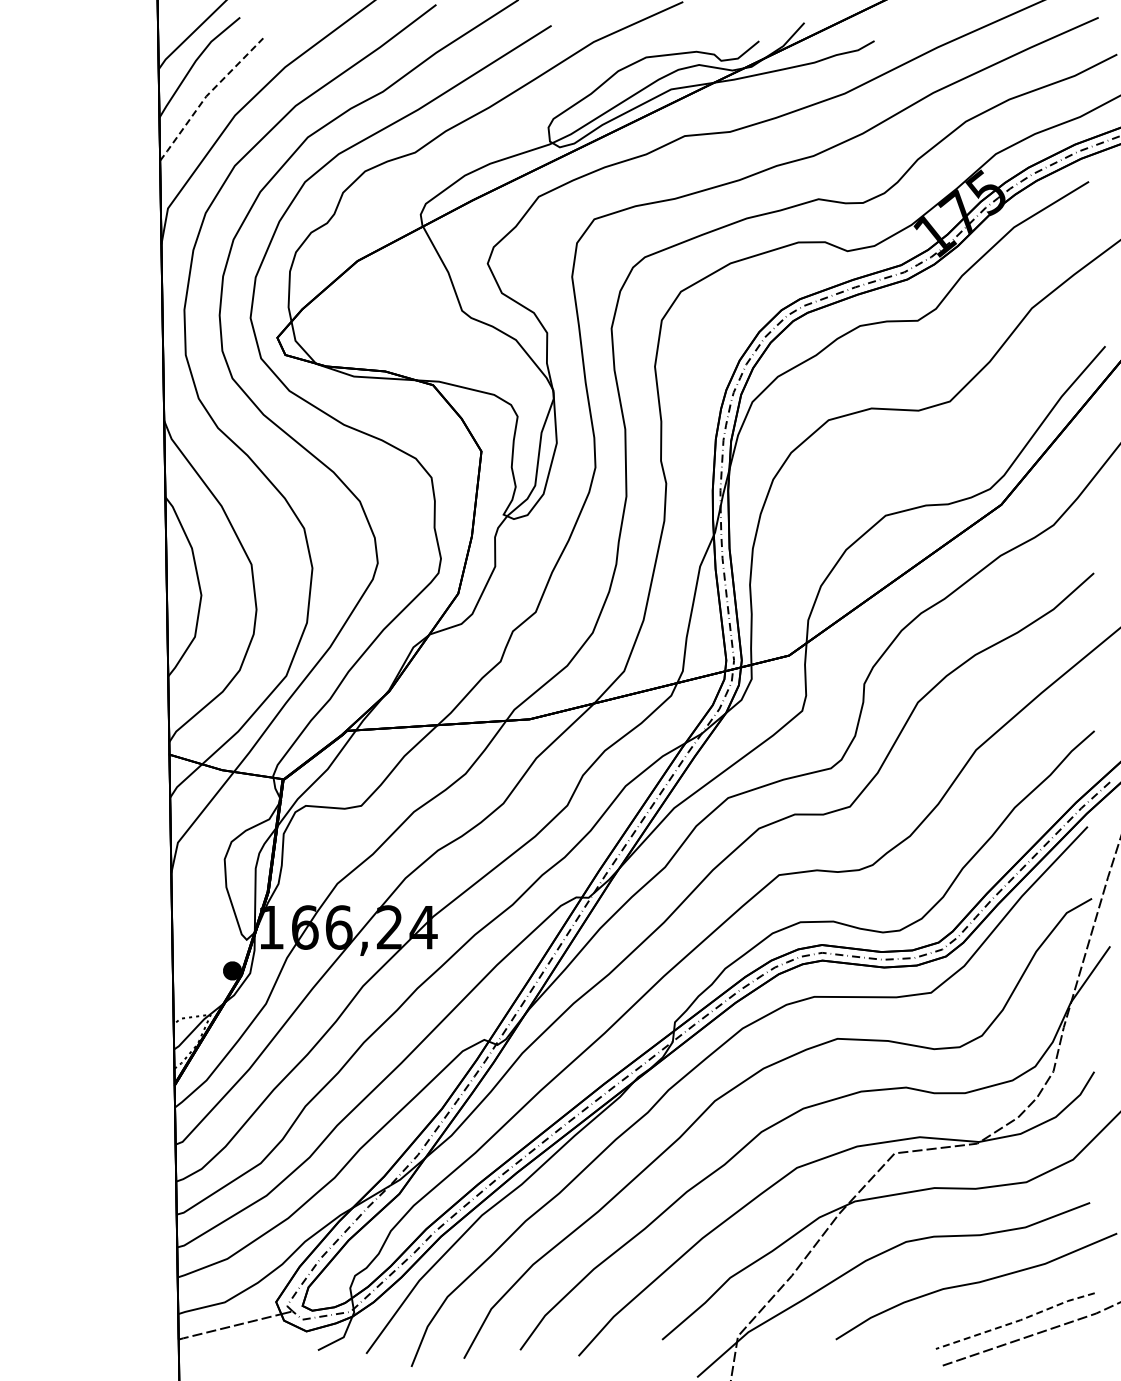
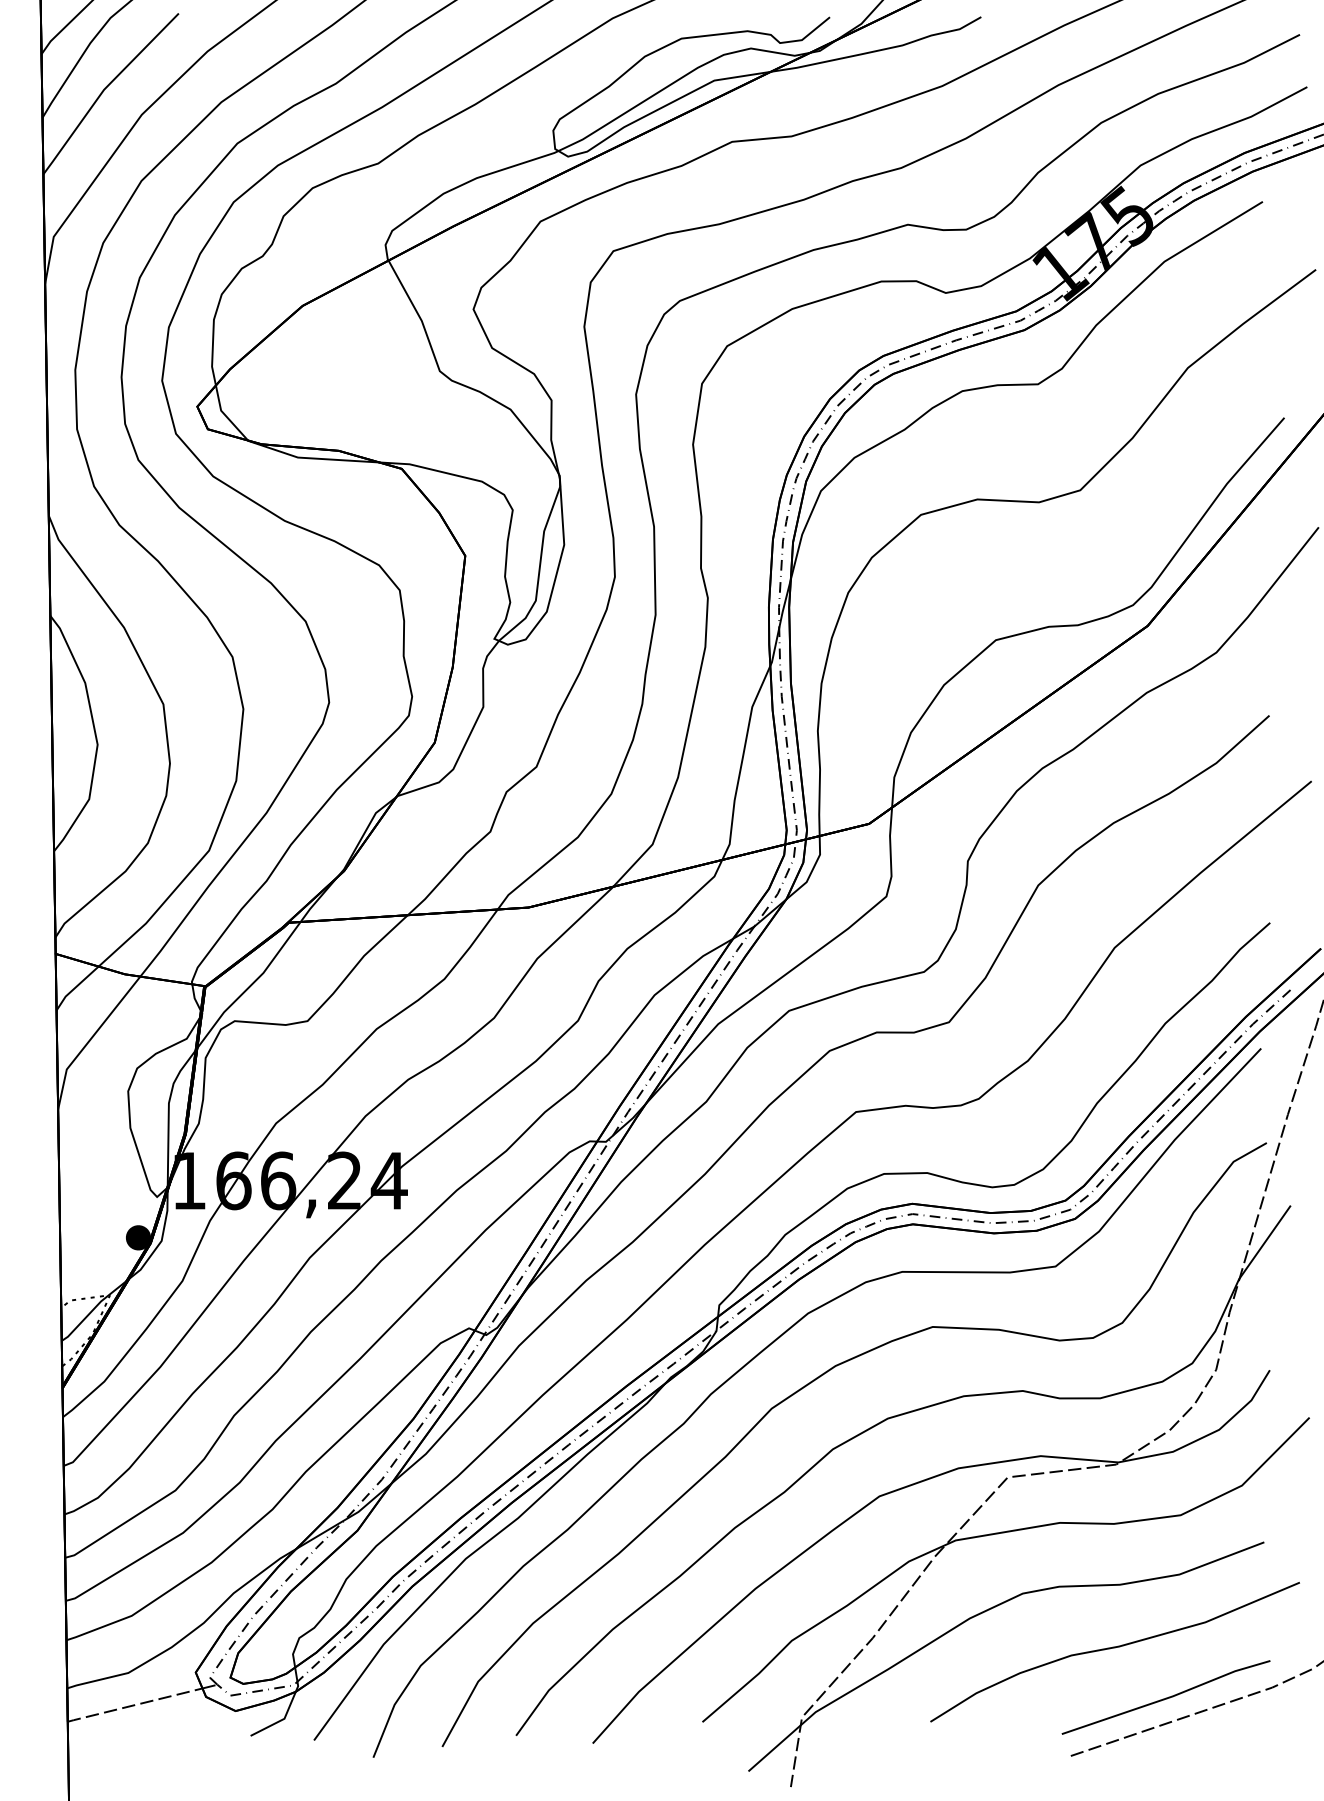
line: (206, 96) -> (104, 89), dashed -> solid
line: (1016, 1321) -> (1167, 1698), dashed -> solid

